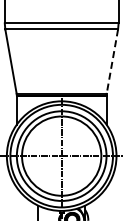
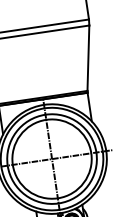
line: (112, 61) -> (88, 58), dashed -> solid

